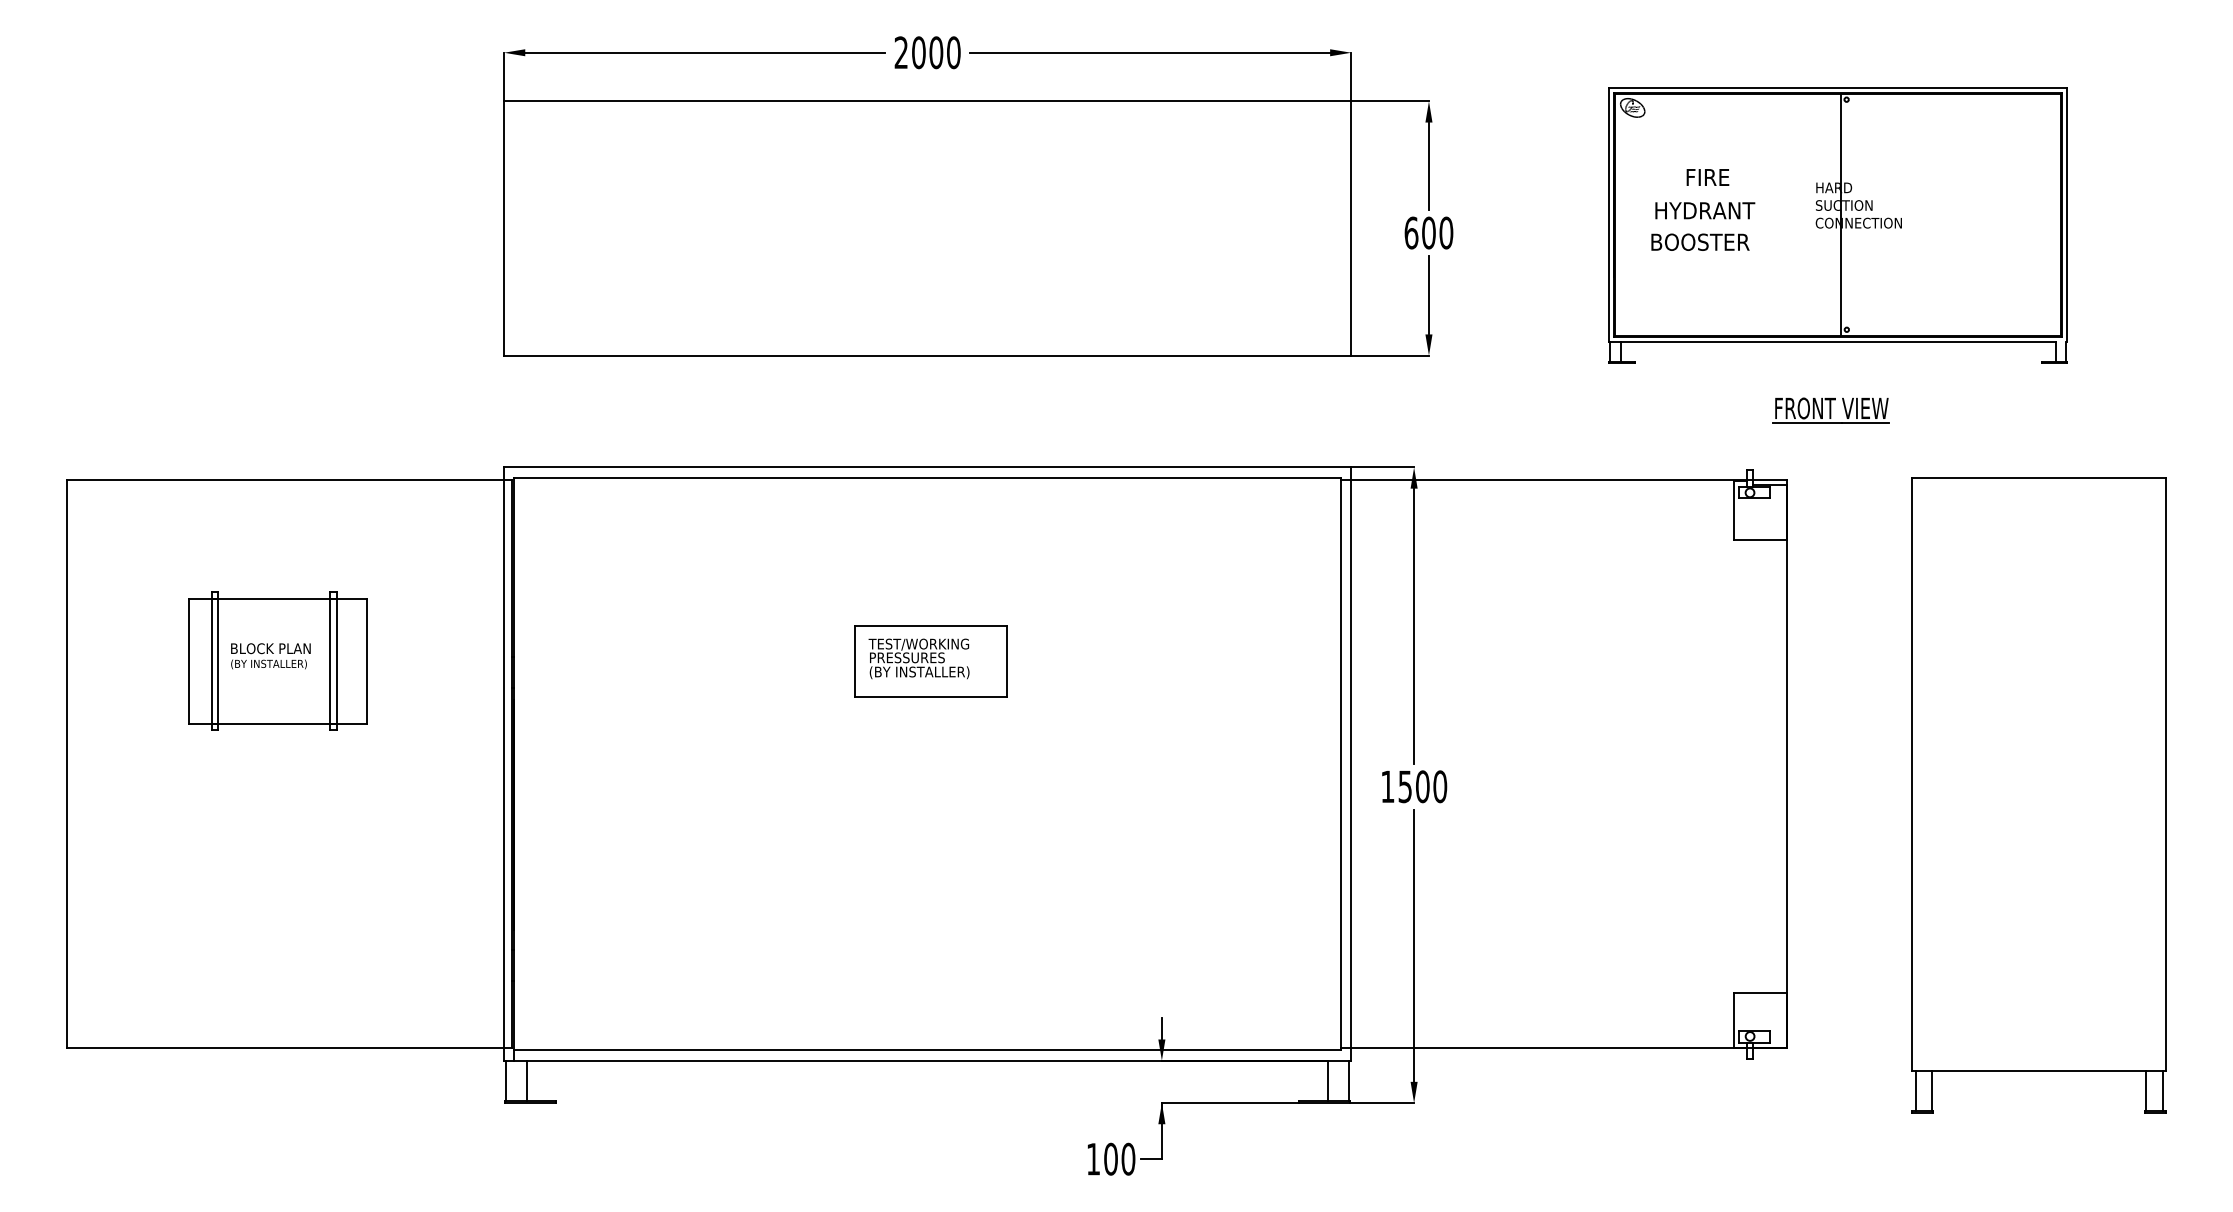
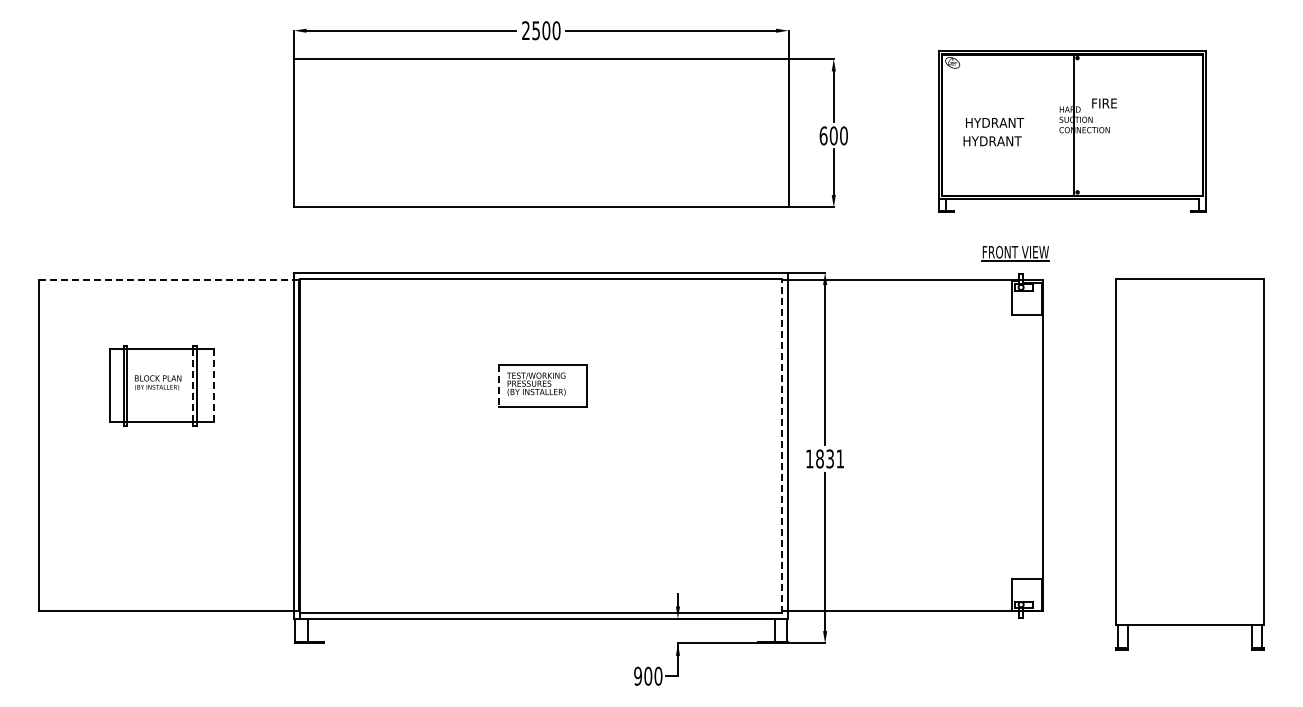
text: (919, 52) -> (536, 30), 2000 -> 2500
text: (1707, 177) -> (1104, 103), moved
text: (1700, 242) -> (992, 141), BOOSTER -> HYDRANT
part: (1831, 410) -> (1015, 253), moved
line: (290, 480) -> (169, 280), solid -> dashed
line: (855, 660) -> (499, 385), solid -> dashed
line: (329, 662) -> (192, 386), solid -> dashed
line: (367, 662) -> (214, 386), solid -> dashed
line: (1341, 763) -> (782, 445), solid -> dashed
text: (1423, 785) -> (830, 458), 1500 -> 1831
text: (1094, 1157) -> (638, 675), 100 -> 900

